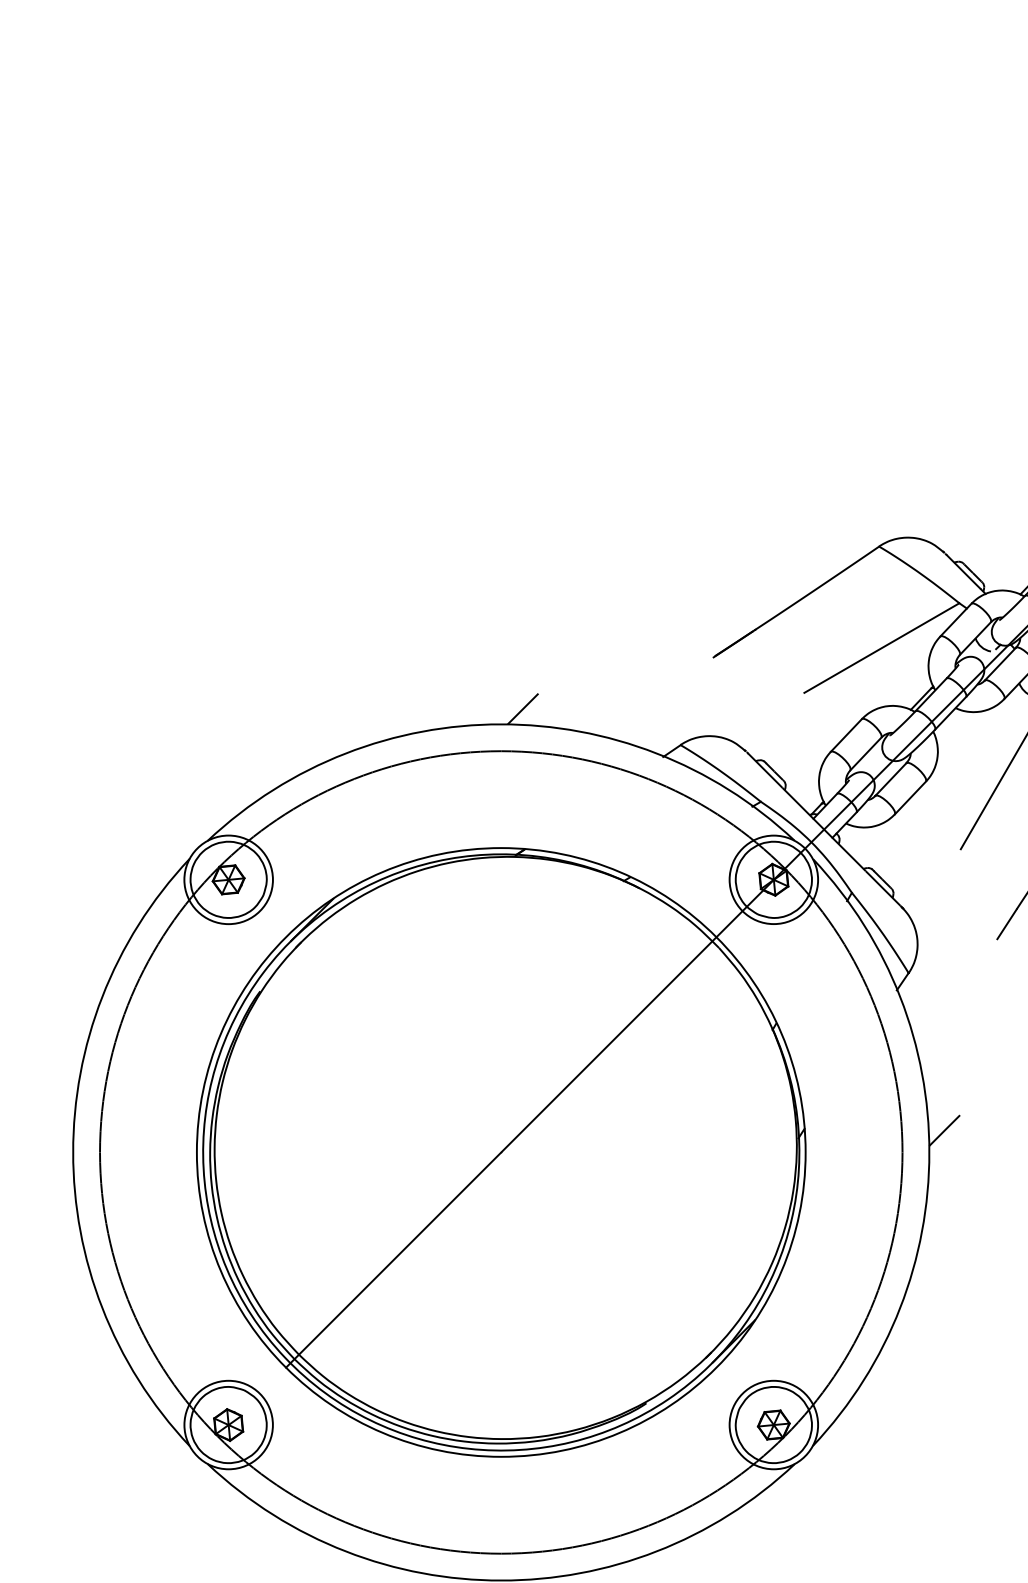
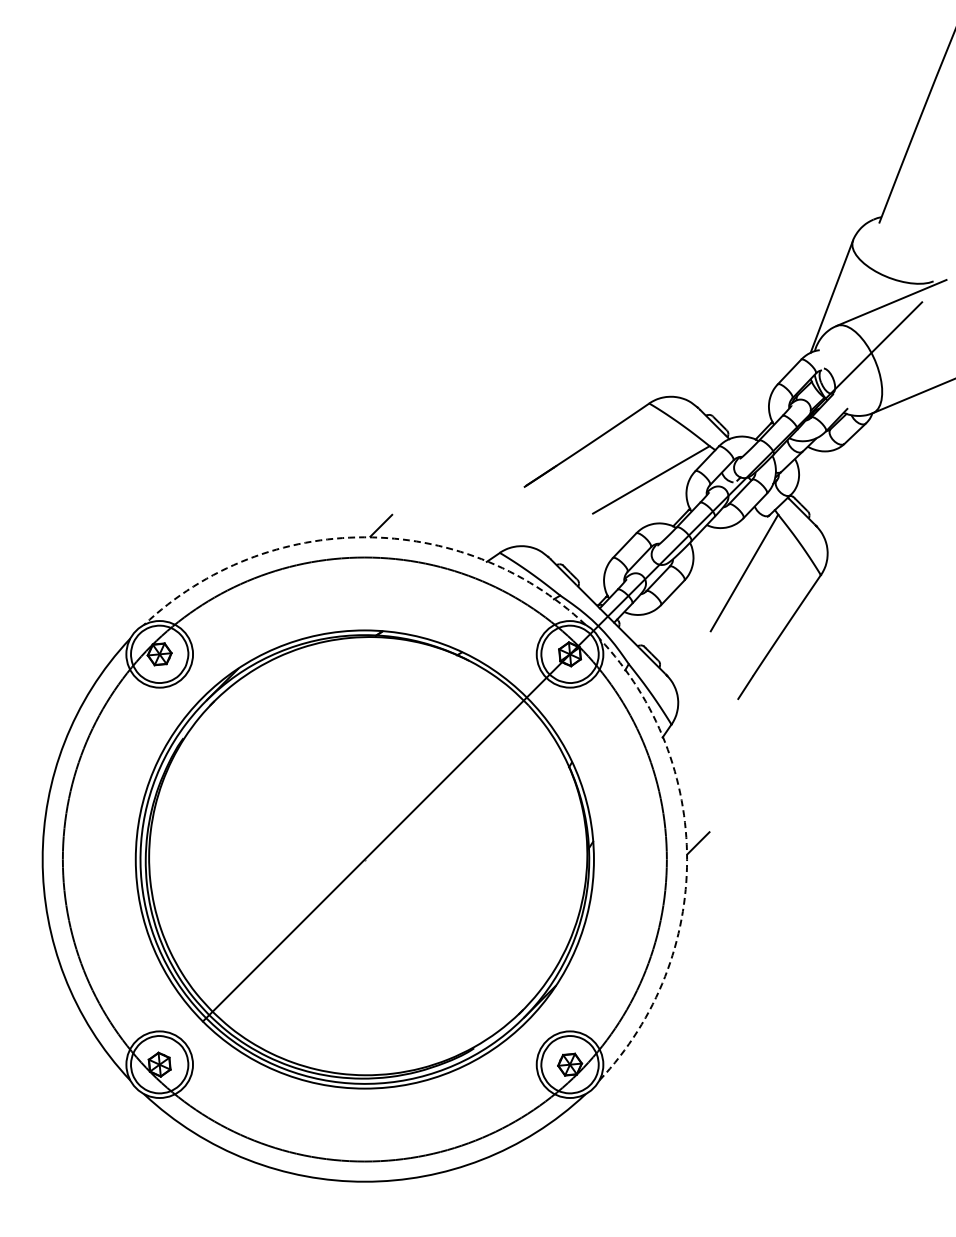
arc: (500, 724) -> (364, 537), solid -> dashed
arc: (929, 1152) -> (687, 859), solid -> dashed

